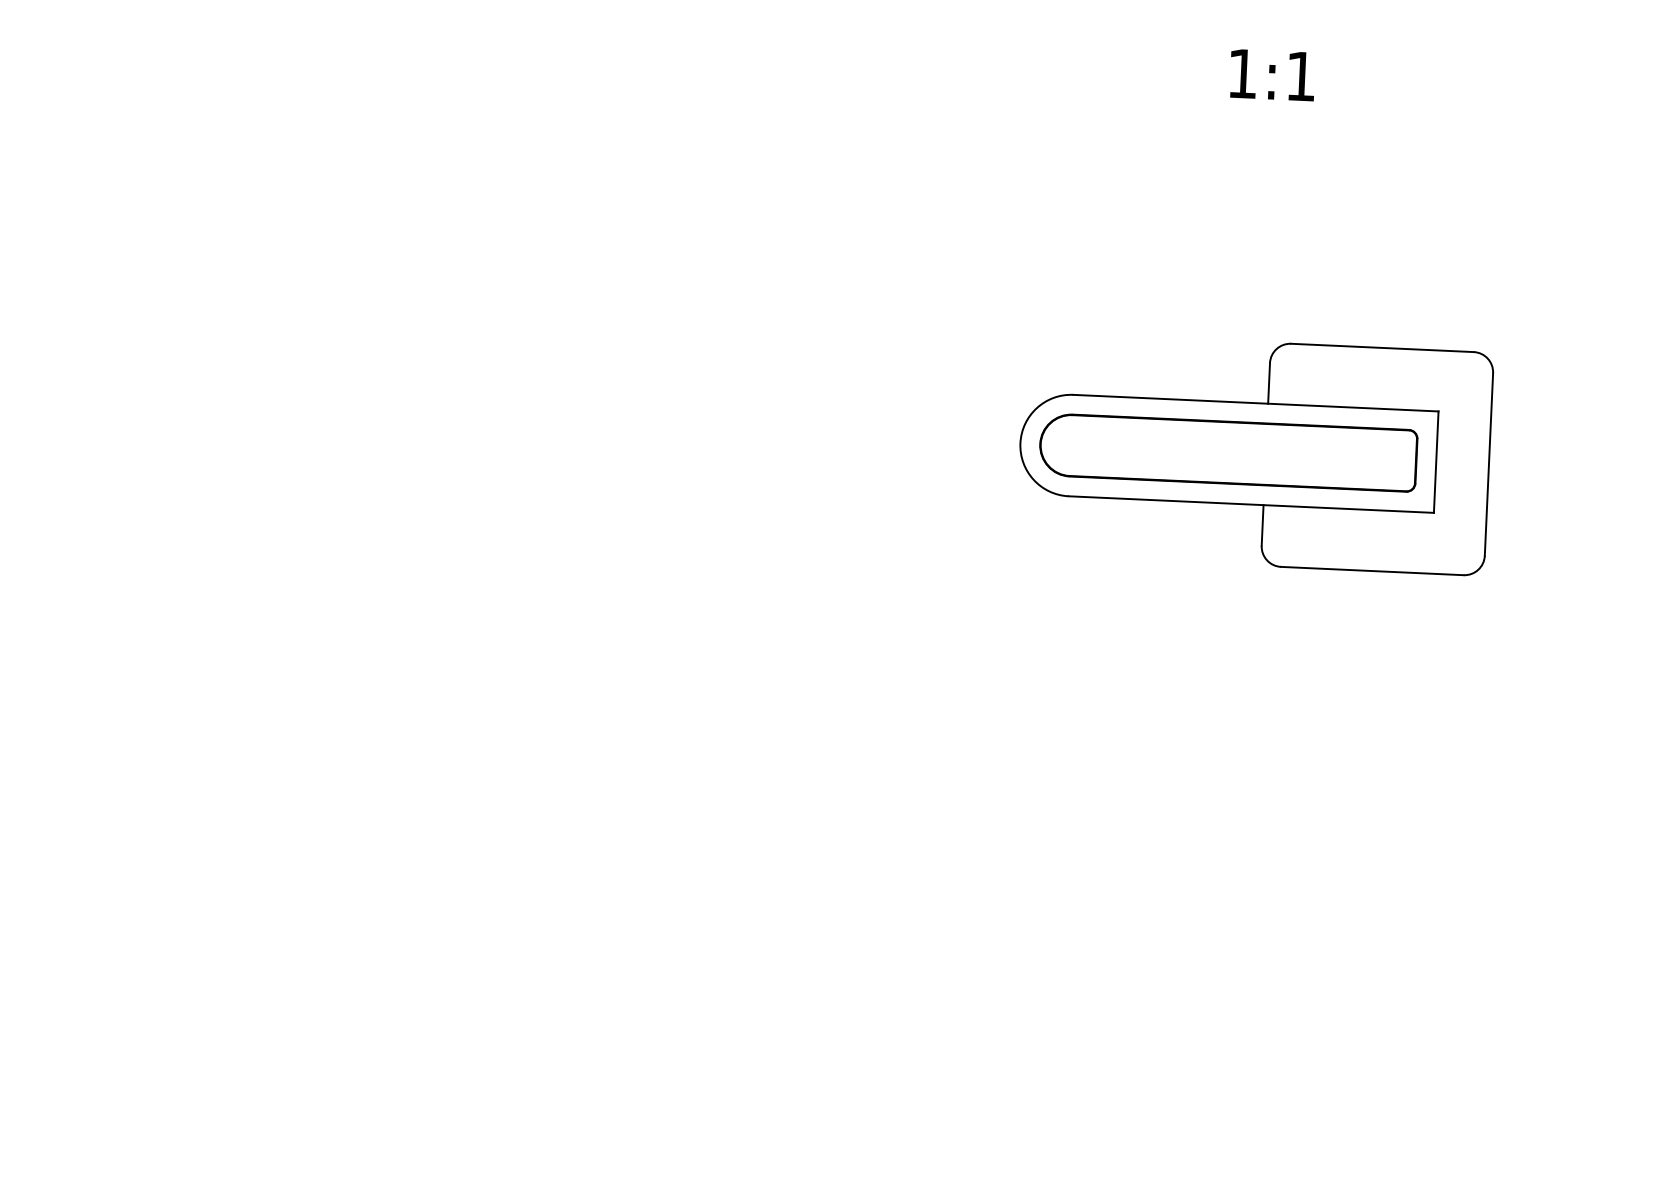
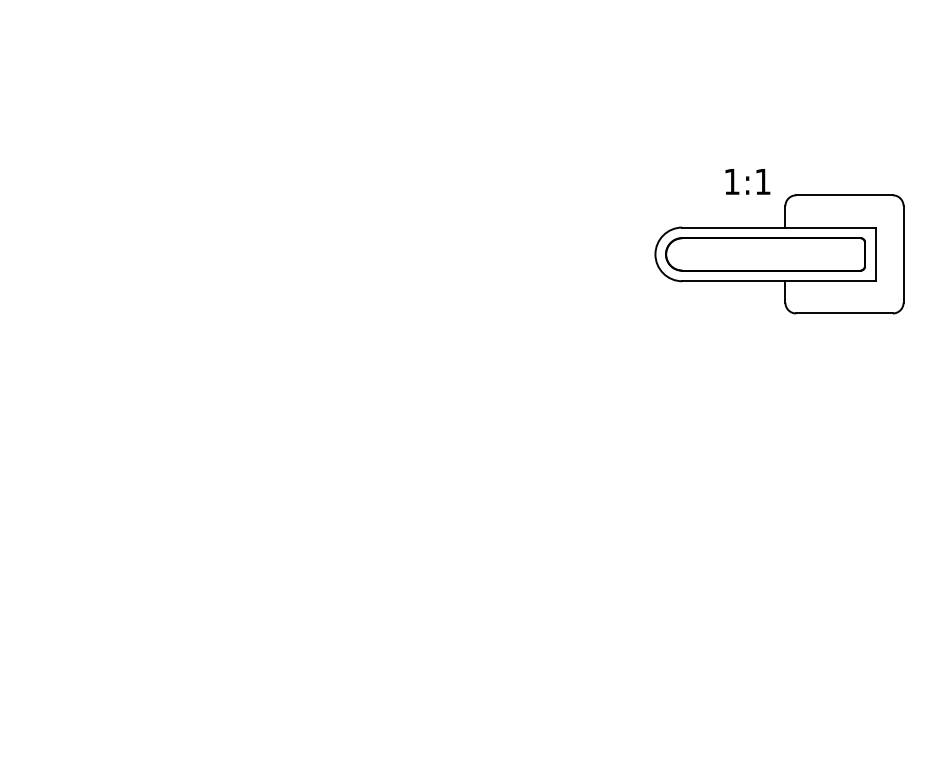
text: (1271, 74) -> (747, 181), moved

